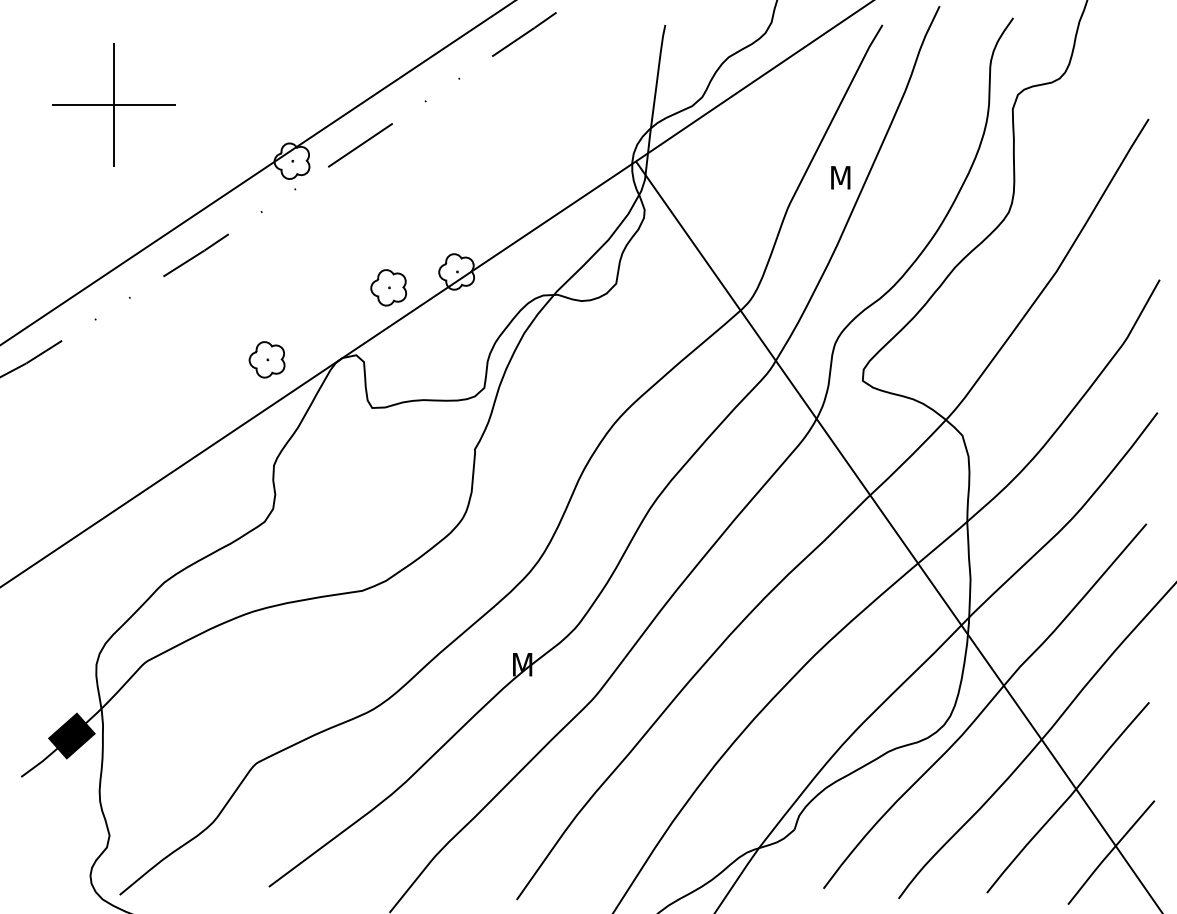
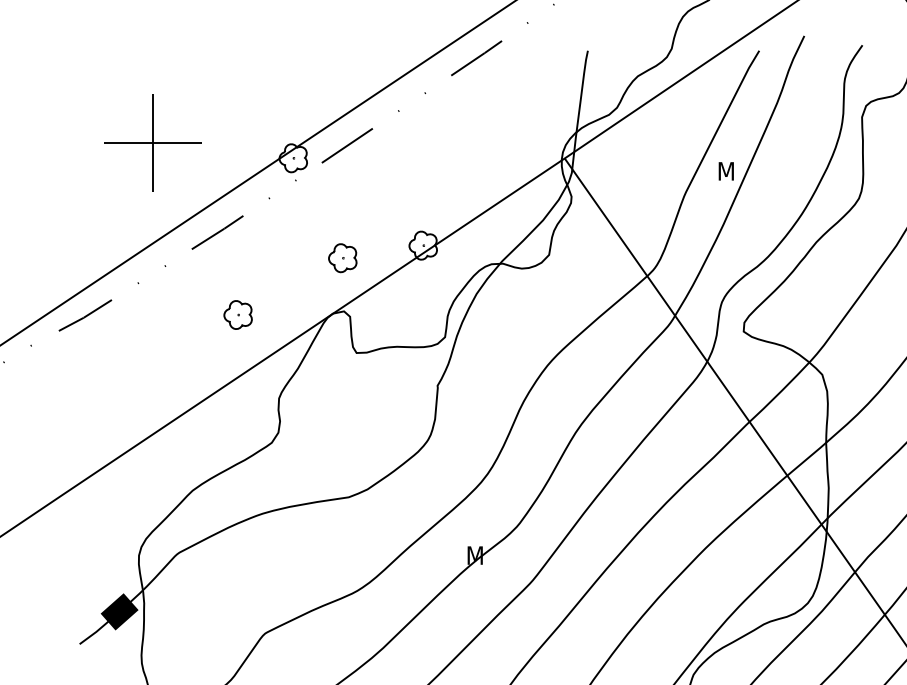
part: (113, 104) -> (152, 142), moved
part: (388, 287) -> (342, 257), moved
part: (266, 359) -> (237, 314), moved

